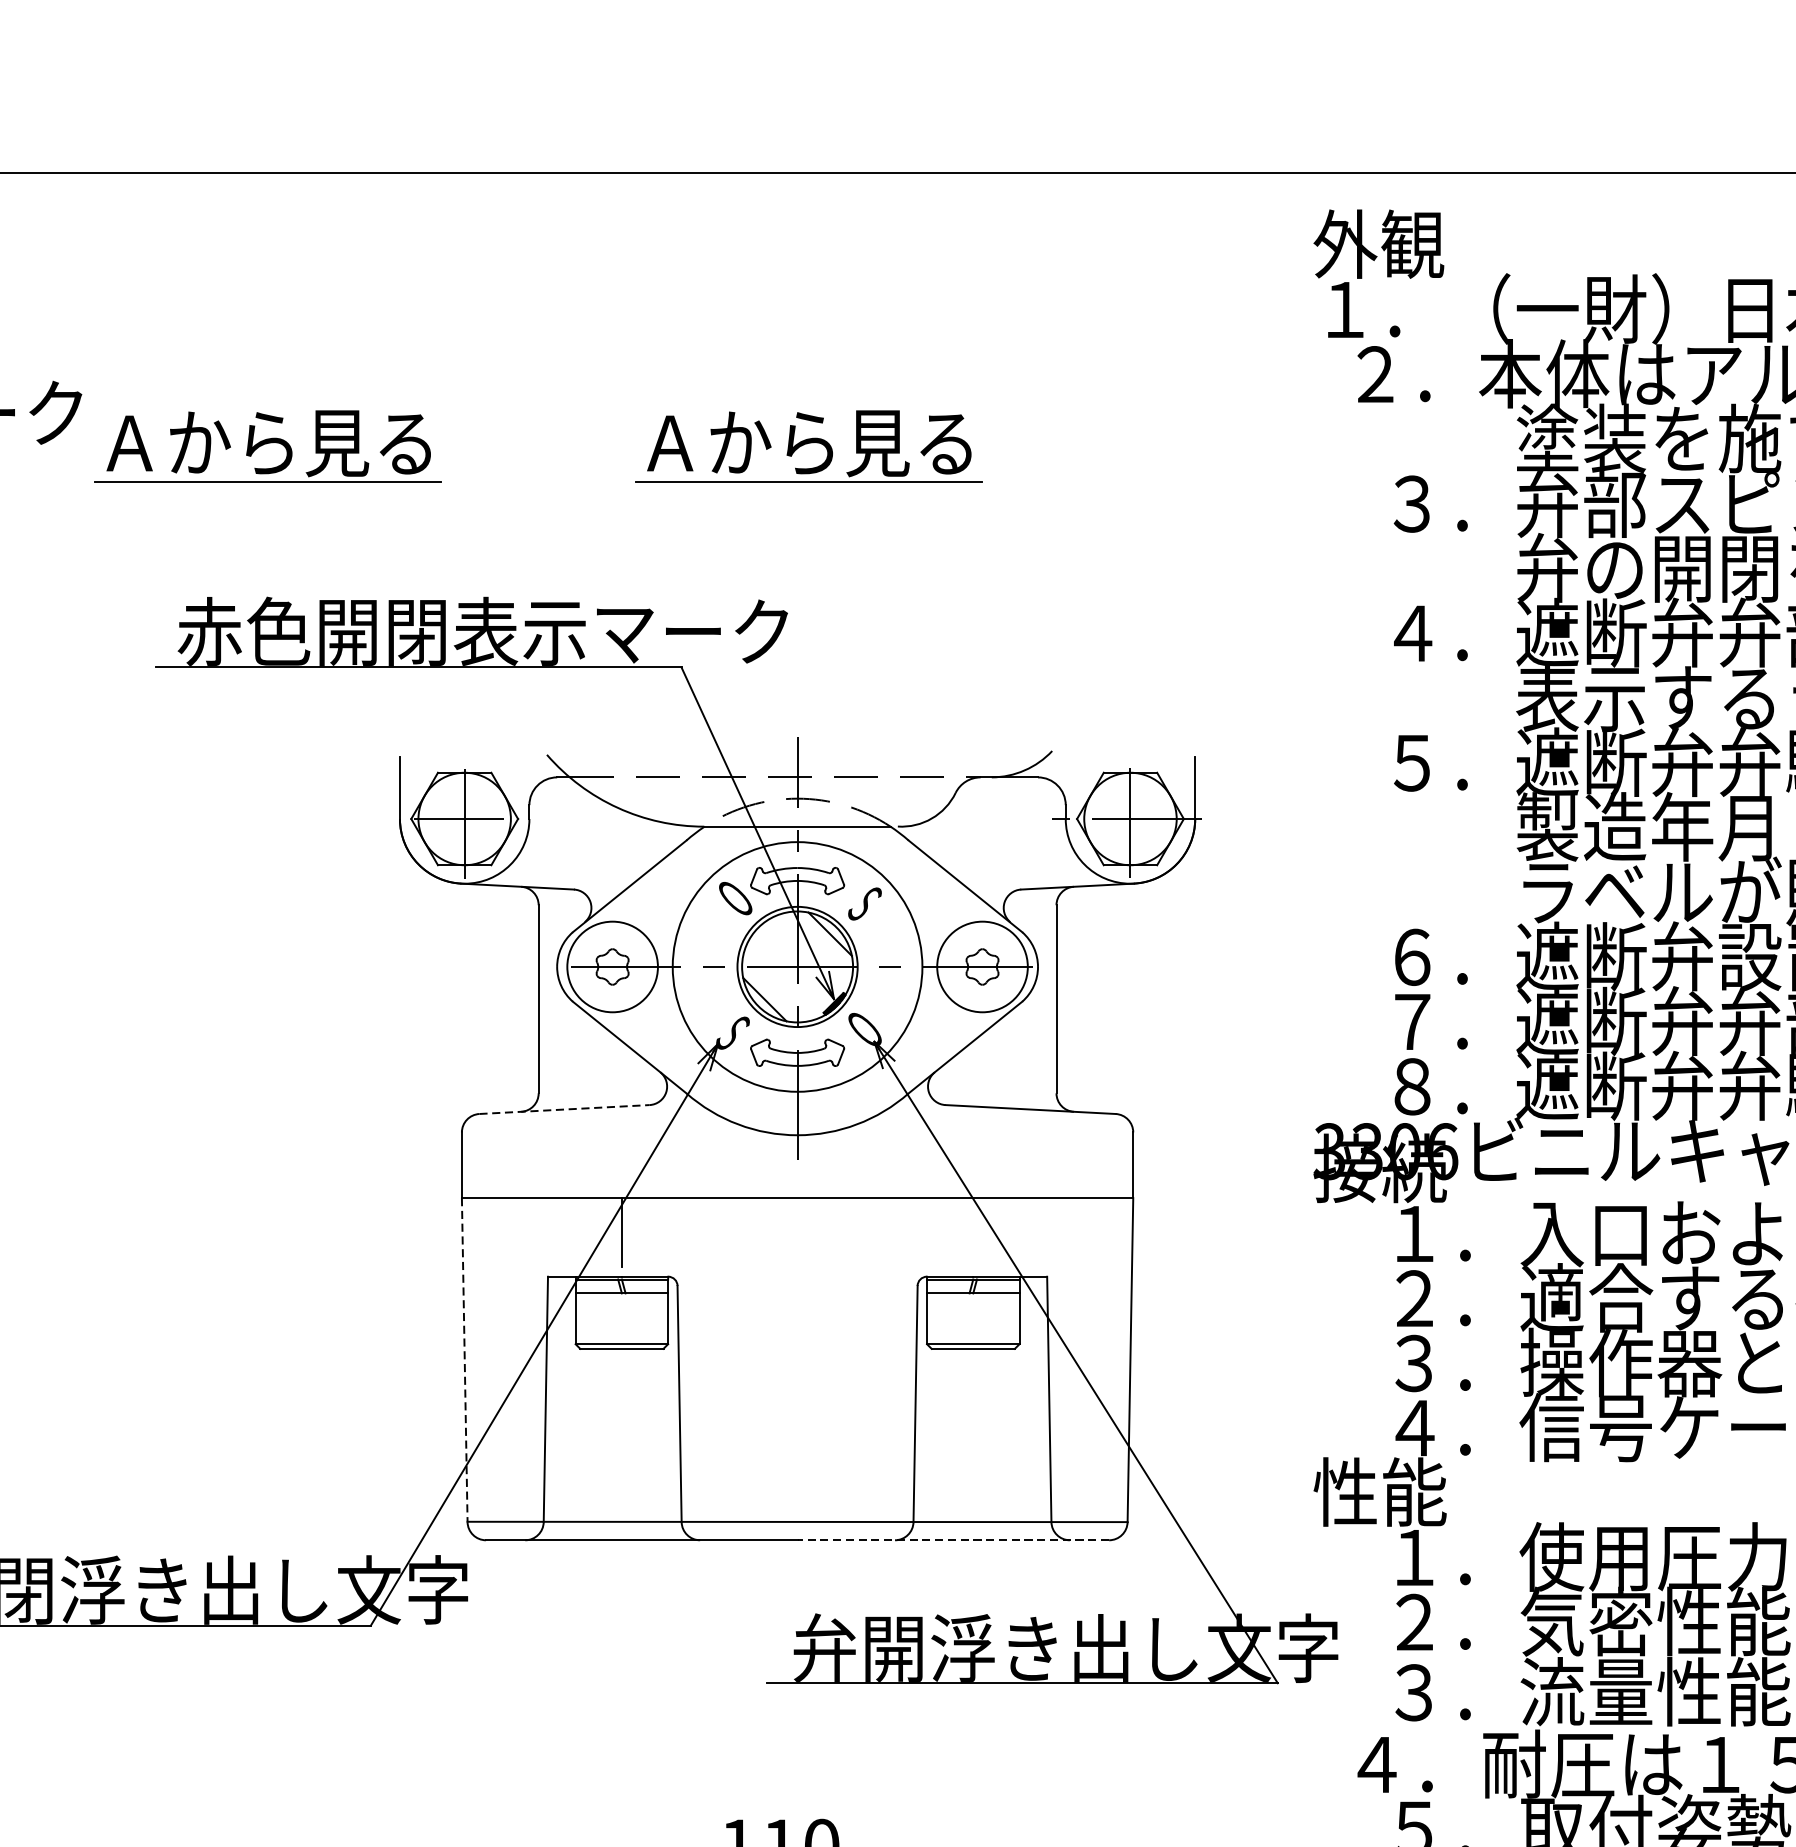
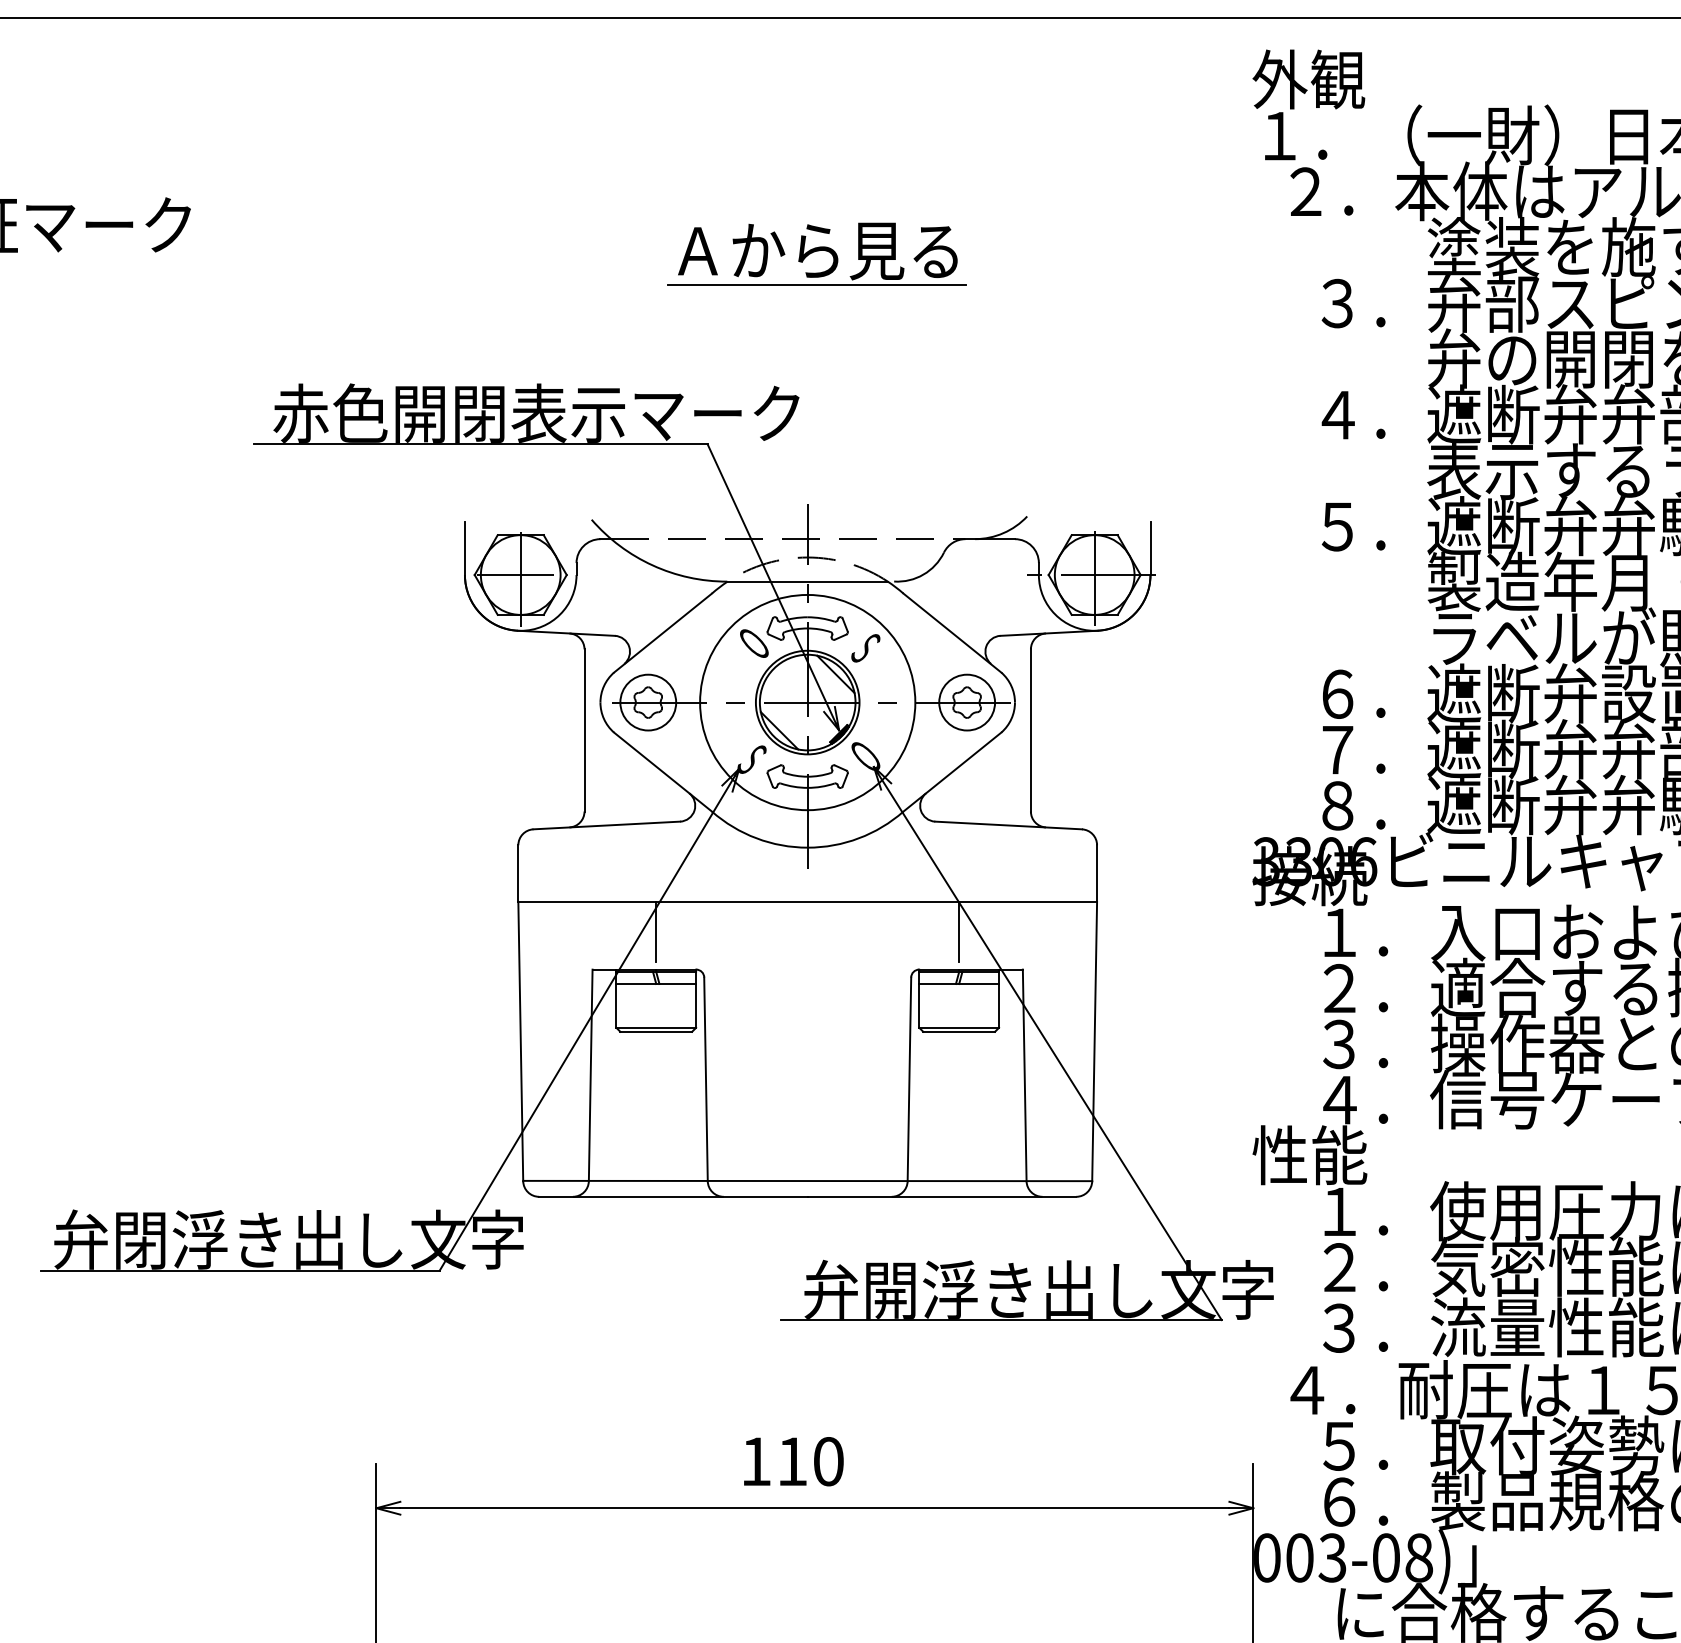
part: (267, 446) -> (350, 253), removed
circle: (612, 966) -> (648, 702), size x0.71
circle: (982, 966) -> (967, 702), size x0.71
line: (565, 1109) -> (607, 825), dashed -> solid
line: (973, 1232) -> (959, 931), added
line: (464, 1360) -> (520, 1041), dashed -> solid
line: (952, 1539) -> (941, 1196), dashed -> solid

